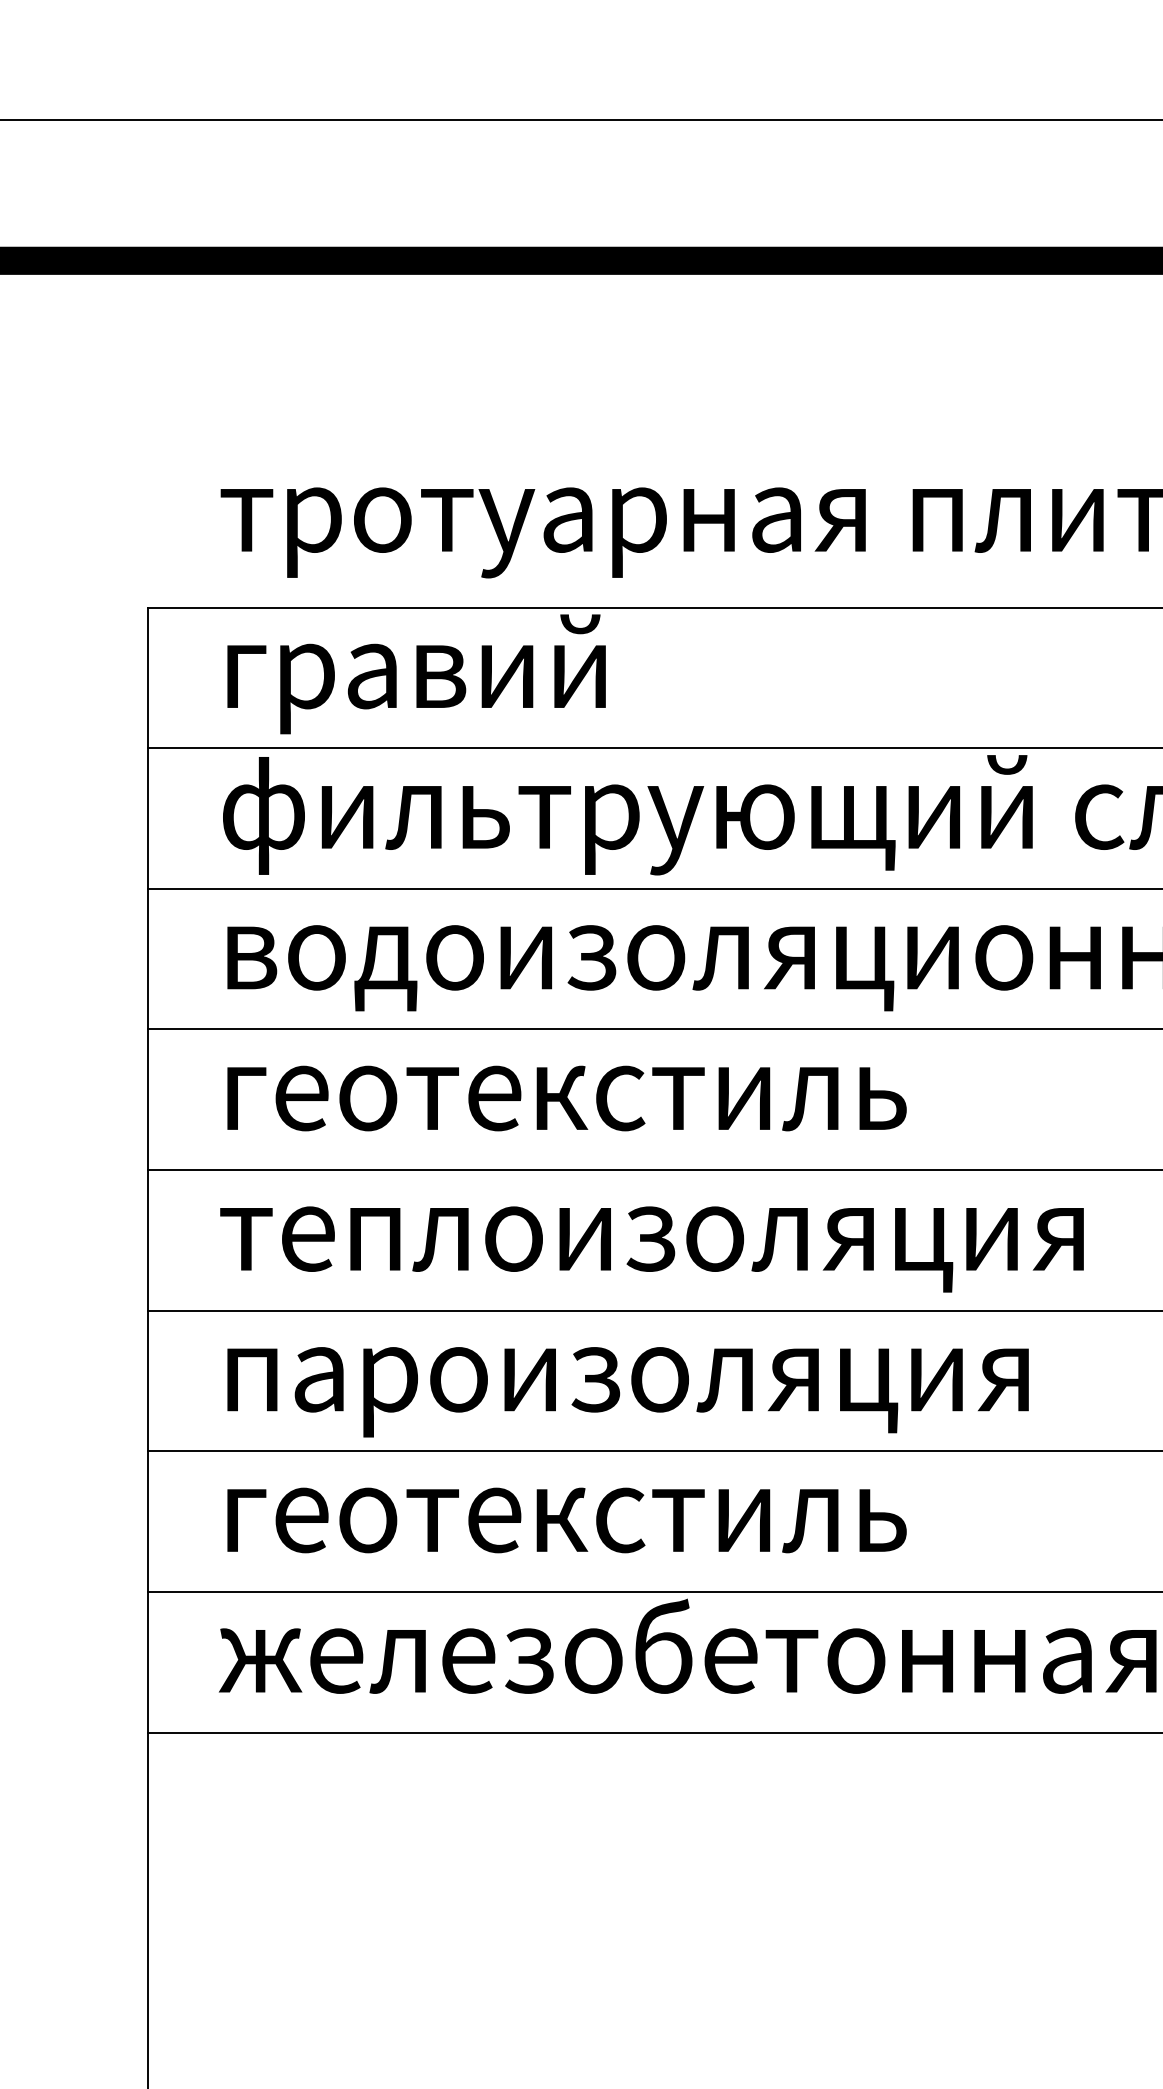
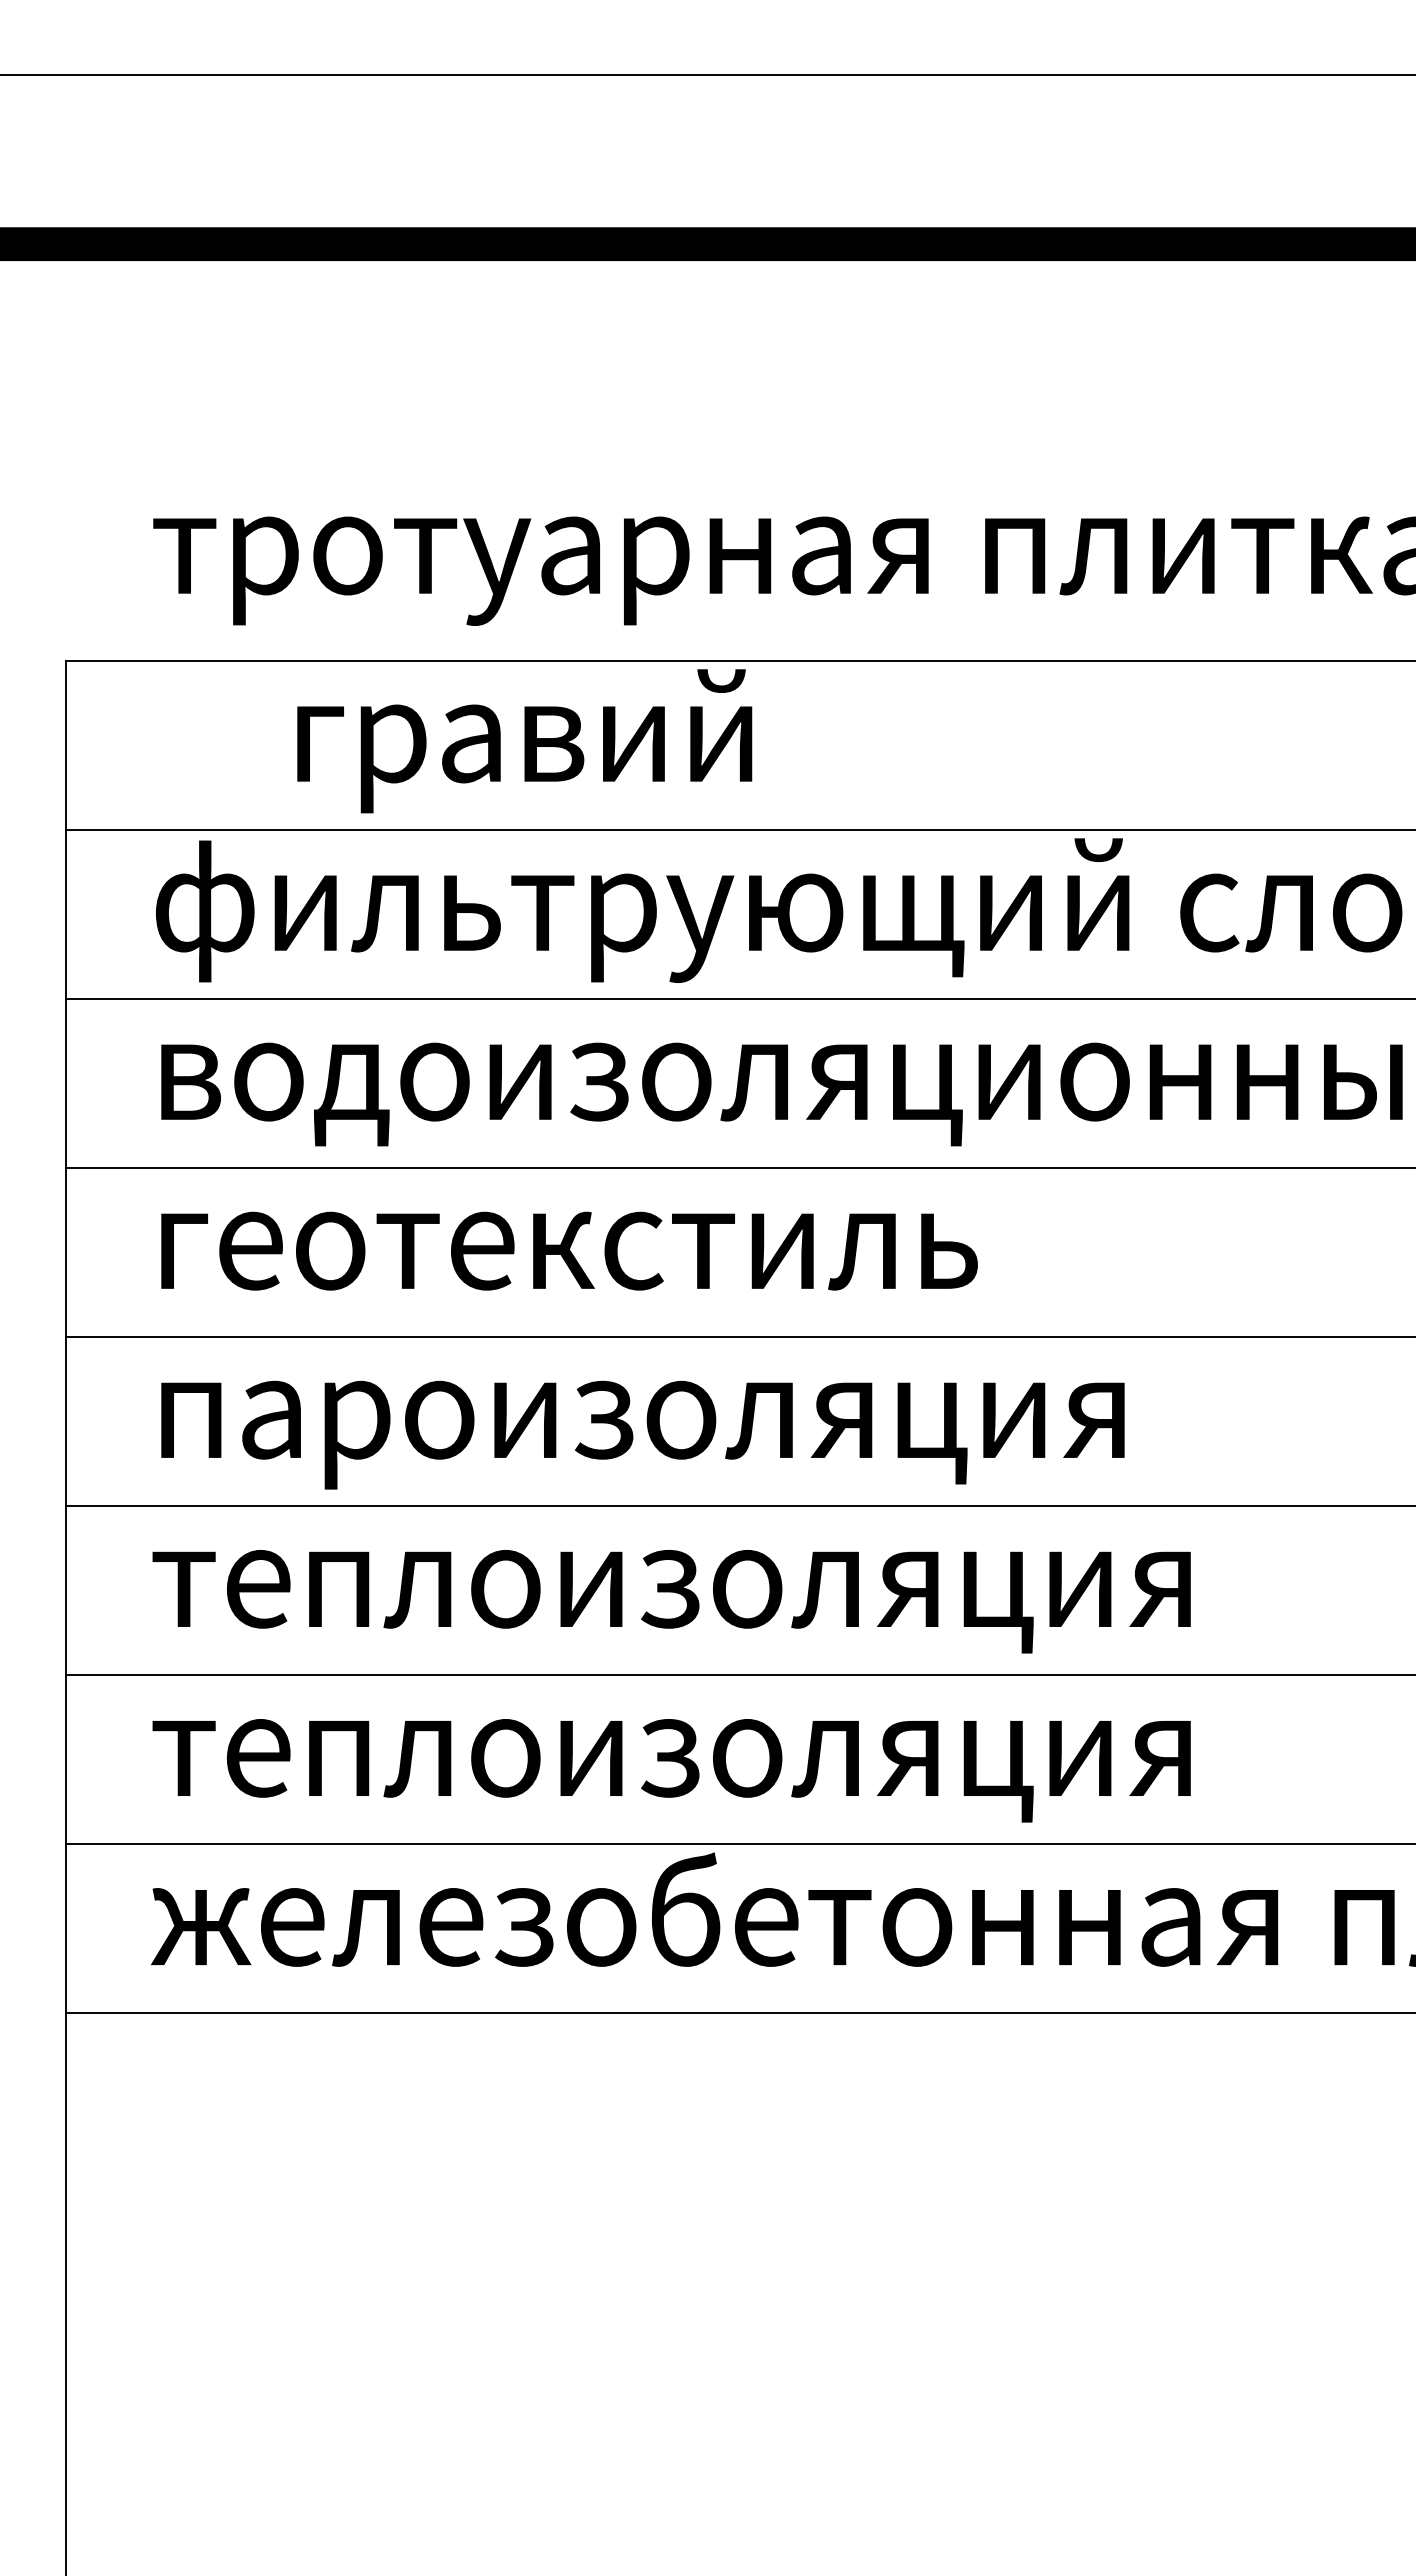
text: (416, 674) -> (524, 741), moved
text: (651, 1251) -> (671, 1434), теплоизоляция -> пароизоляция
text: (651, 1392) -> (671, 1604), пароизоляция -> теплоизоляция
text: (651, 1530) -> (671, 1770), геотекстиль -> теплоизоляция

